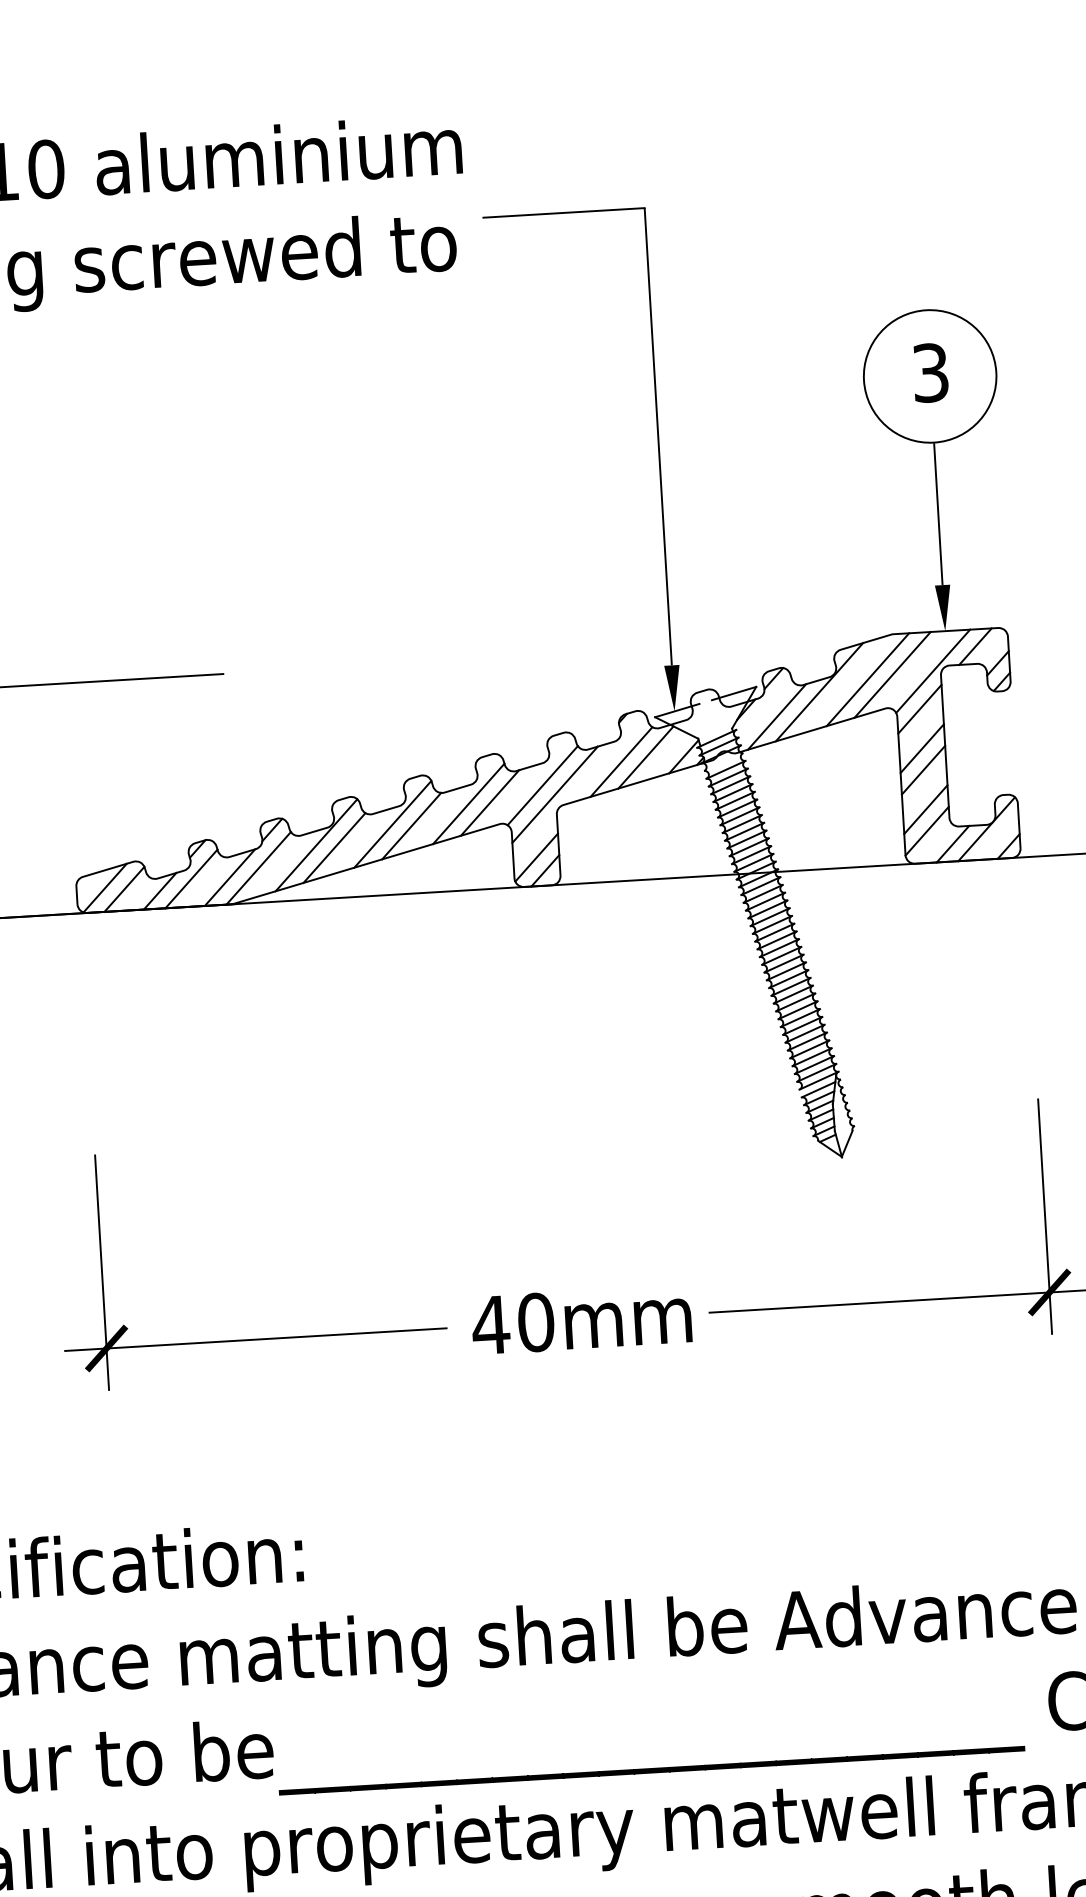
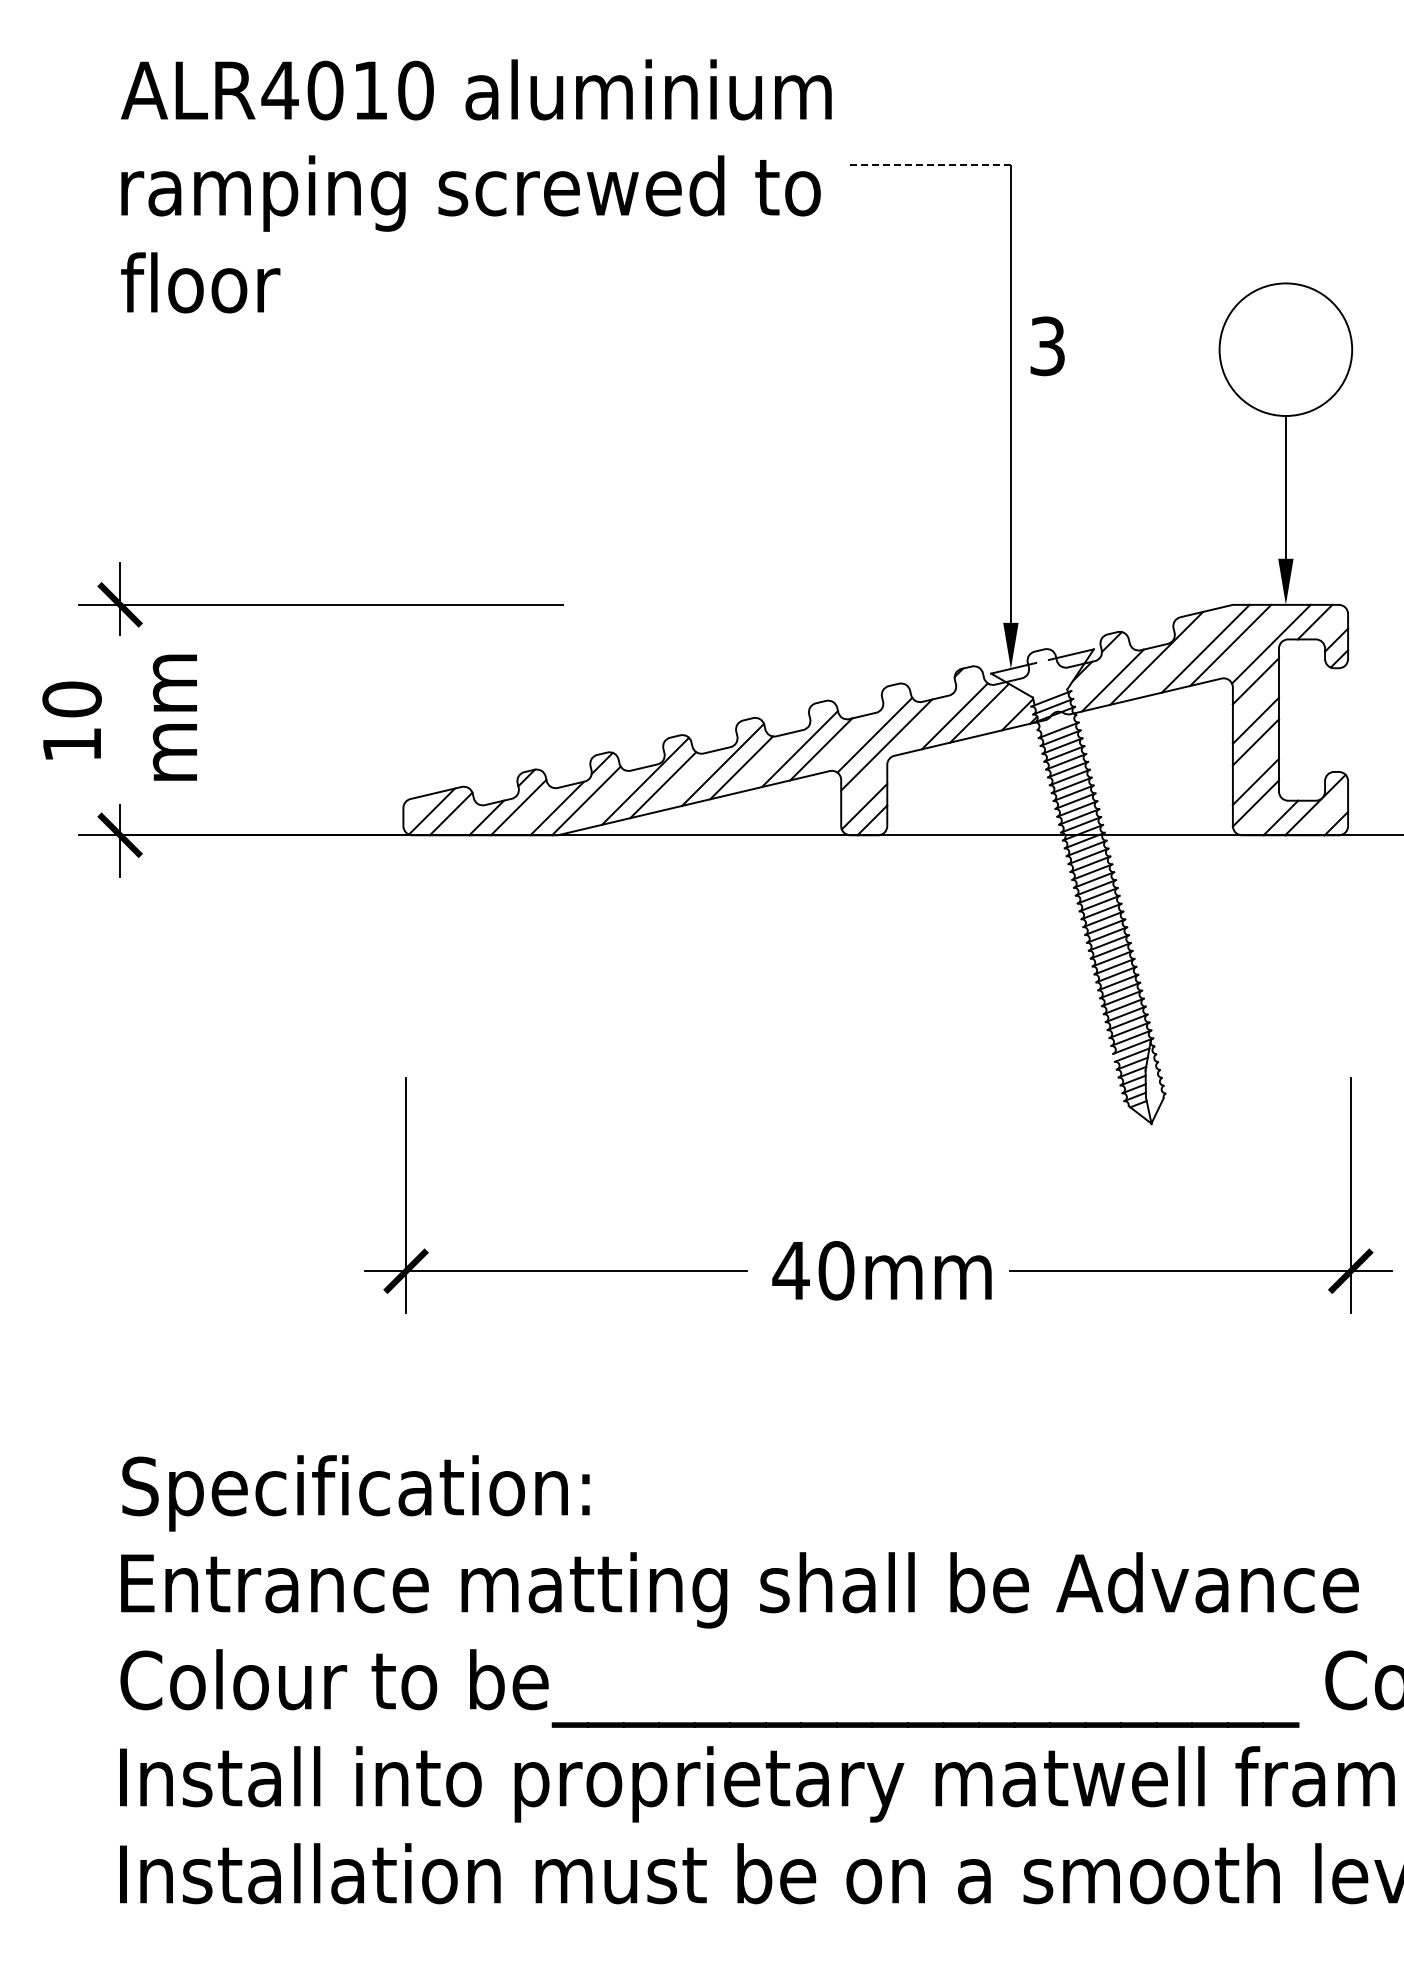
line: (564, 212) -> (930, 164), solid -> dashed
text: (930, 373) -> (1047, 346), moved

